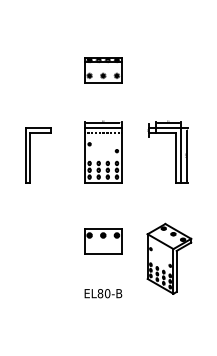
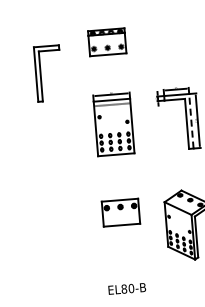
part: (30, 155) -> (40, 74), moved
line: (180, 155) -> (191, 121), solid -> dashed
text: (103, 293) -> (127, 288), moved

